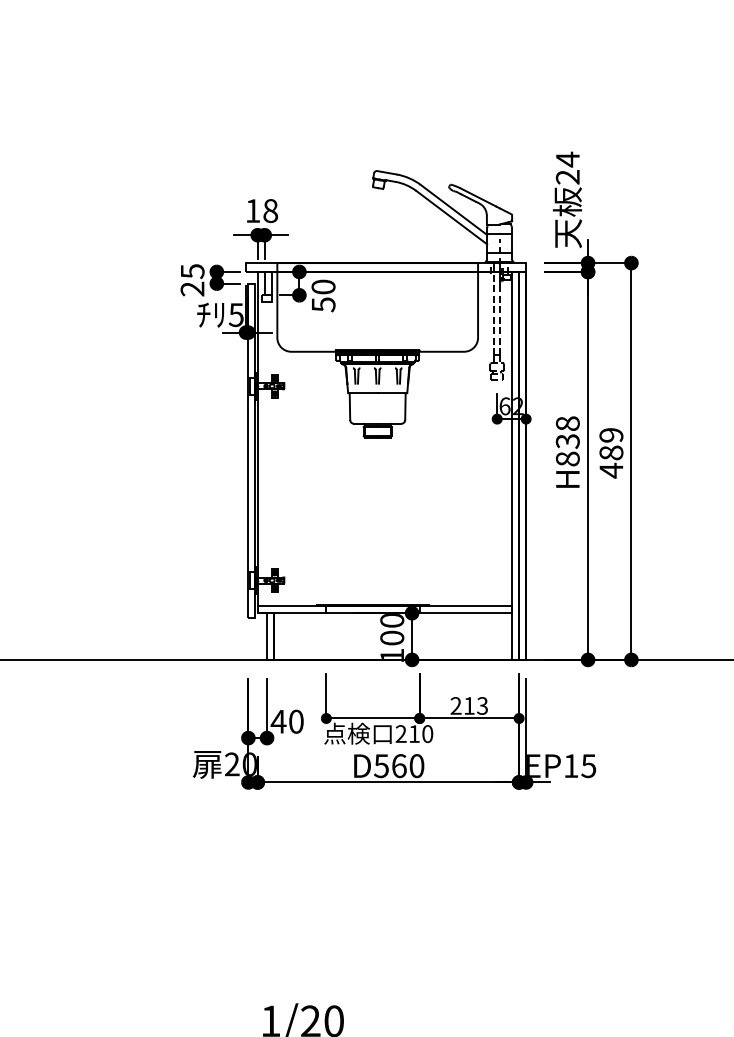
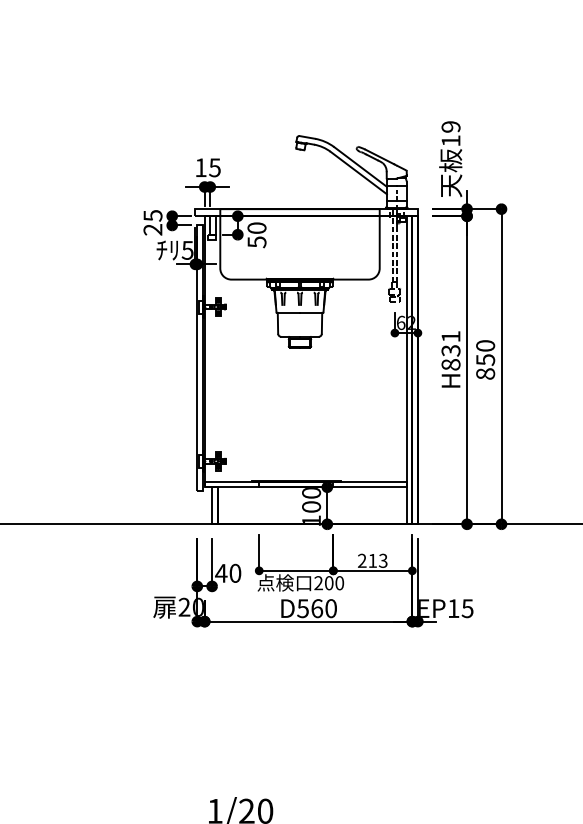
text: (567, 167) -> (450, 133), 24 -> 19
text: (270, 210) -> (214, 167), 18 -> 15
text: (567, 423) -> (450, 336), H838 -> H831
text: (611, 453) -> (485, 360), 489 -> 850
text: (414, 734) -> (329, 583), 210 -> 200

